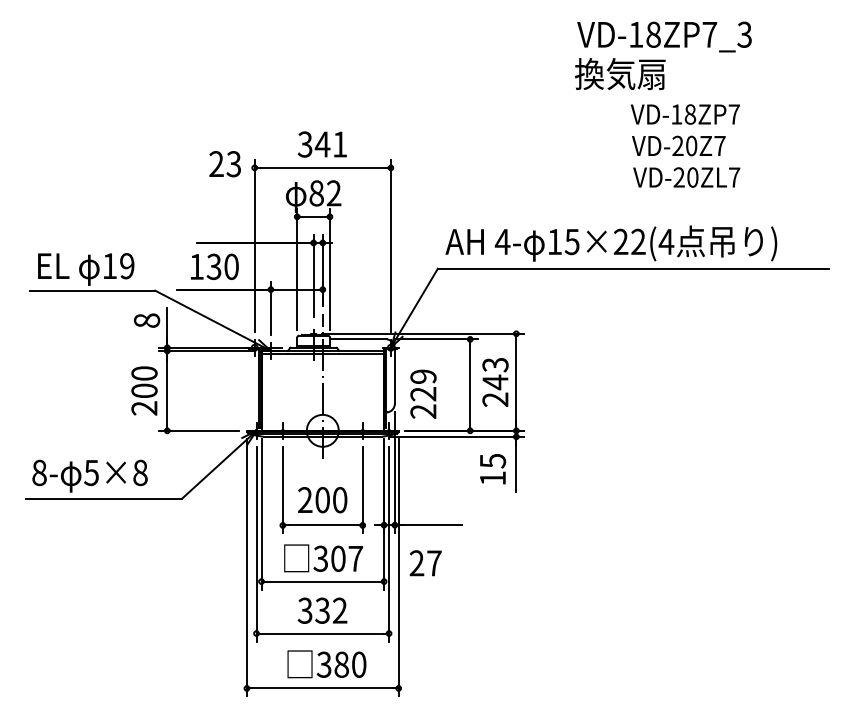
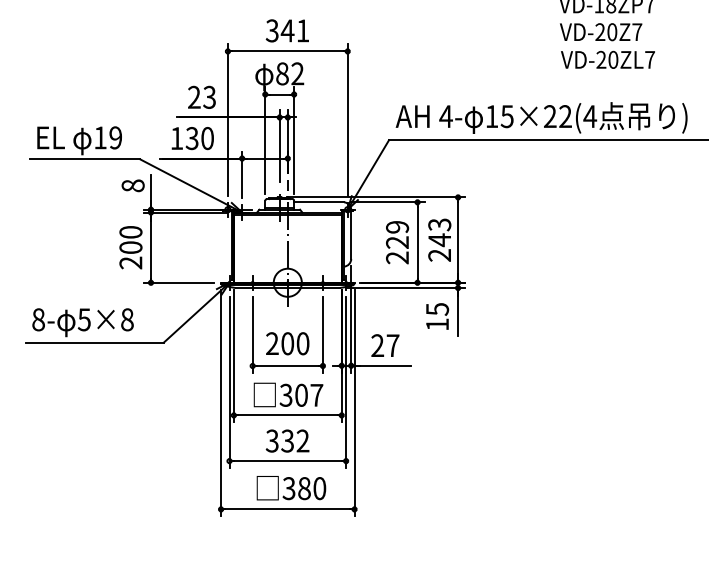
text: (224, 164) -> (201, 97), moved
text: (423, 393) -> (397, 242), moved
text: (425, 563) -> (385, 345), moved

